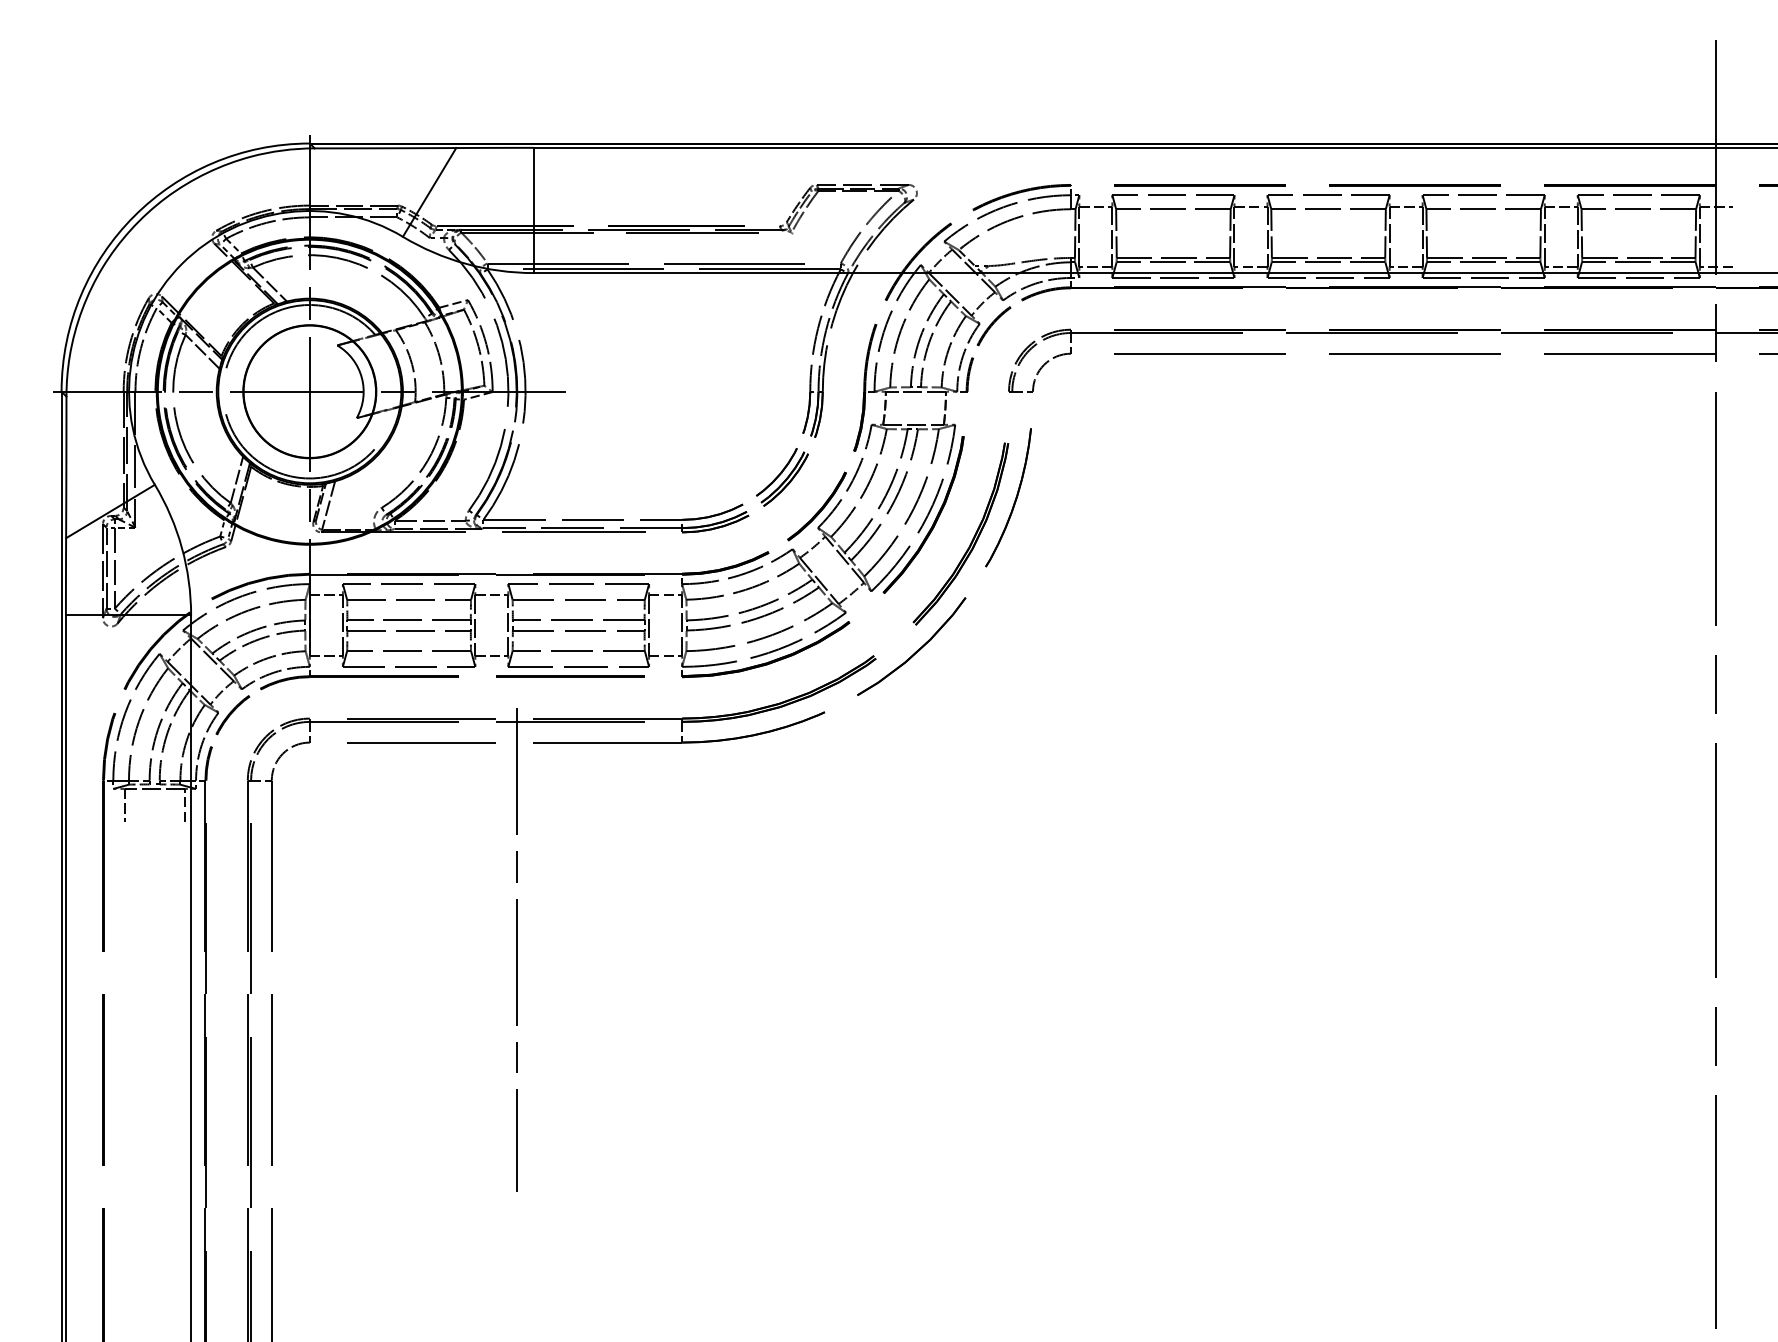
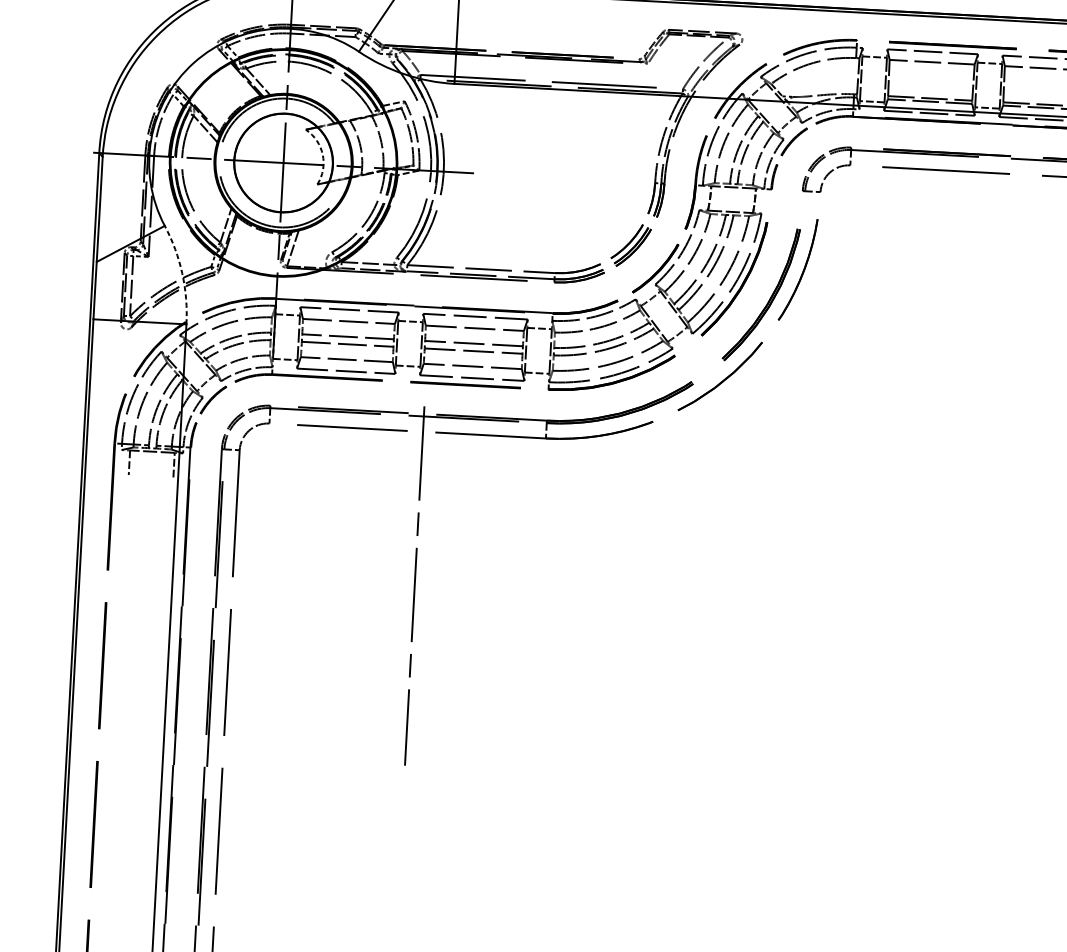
arc: (361, 377) -> (322, 154), solid -> dashed
arc: (181, 547) -> (182, 273), solid -> dashed

